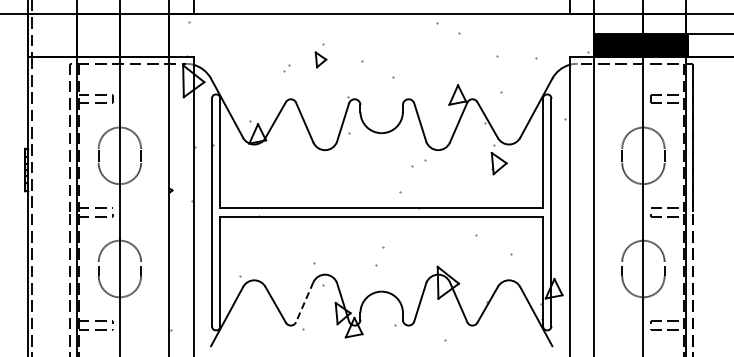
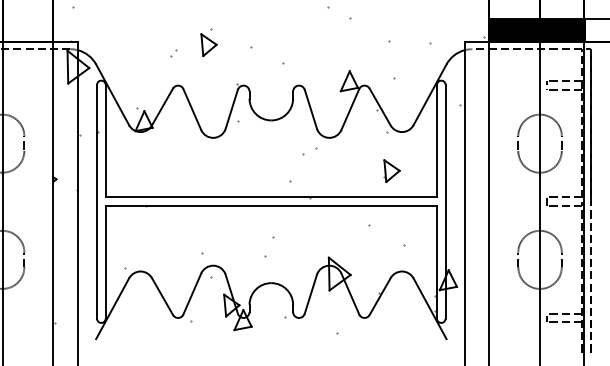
part: (320, 59) -> (208, 44), size x1.43
part: (498, 163) -> (391, 171), moved
line: (304, 302) -> (192, 294), dashed -> solid

